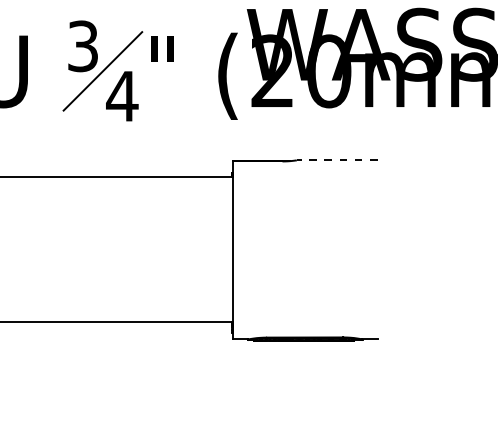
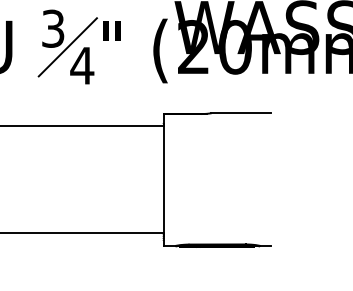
line: (337, 160) -> (241, 113), dashed -> solid

